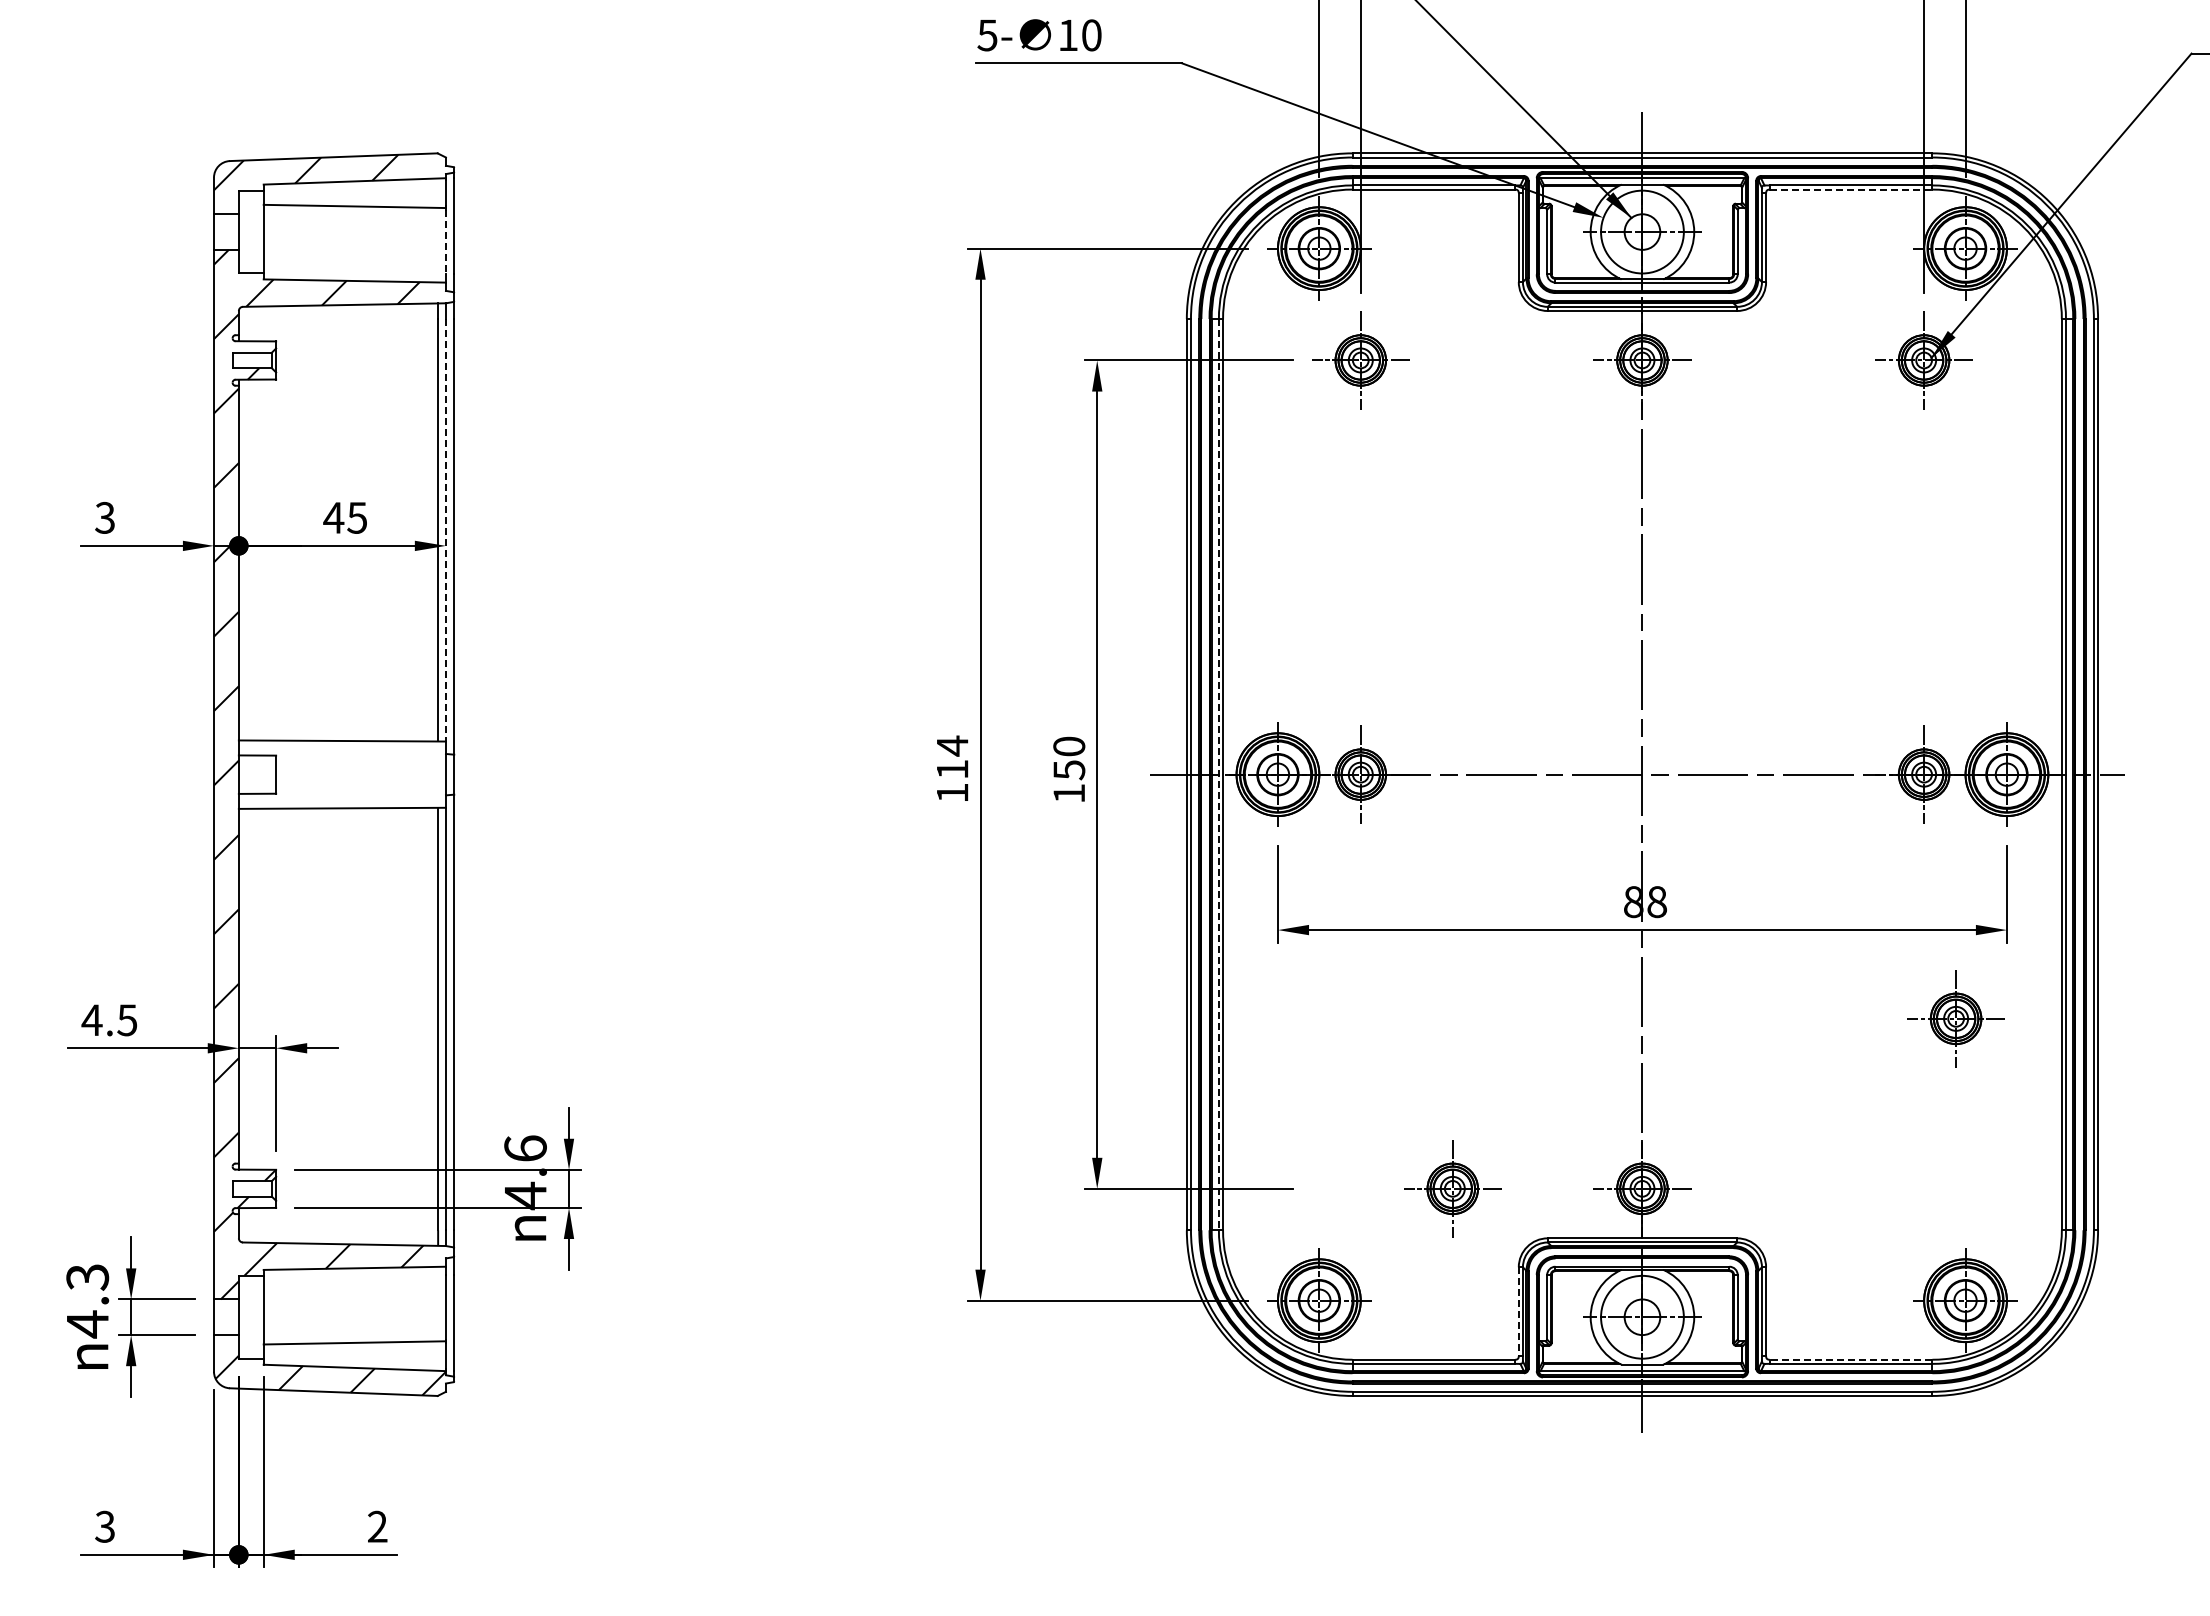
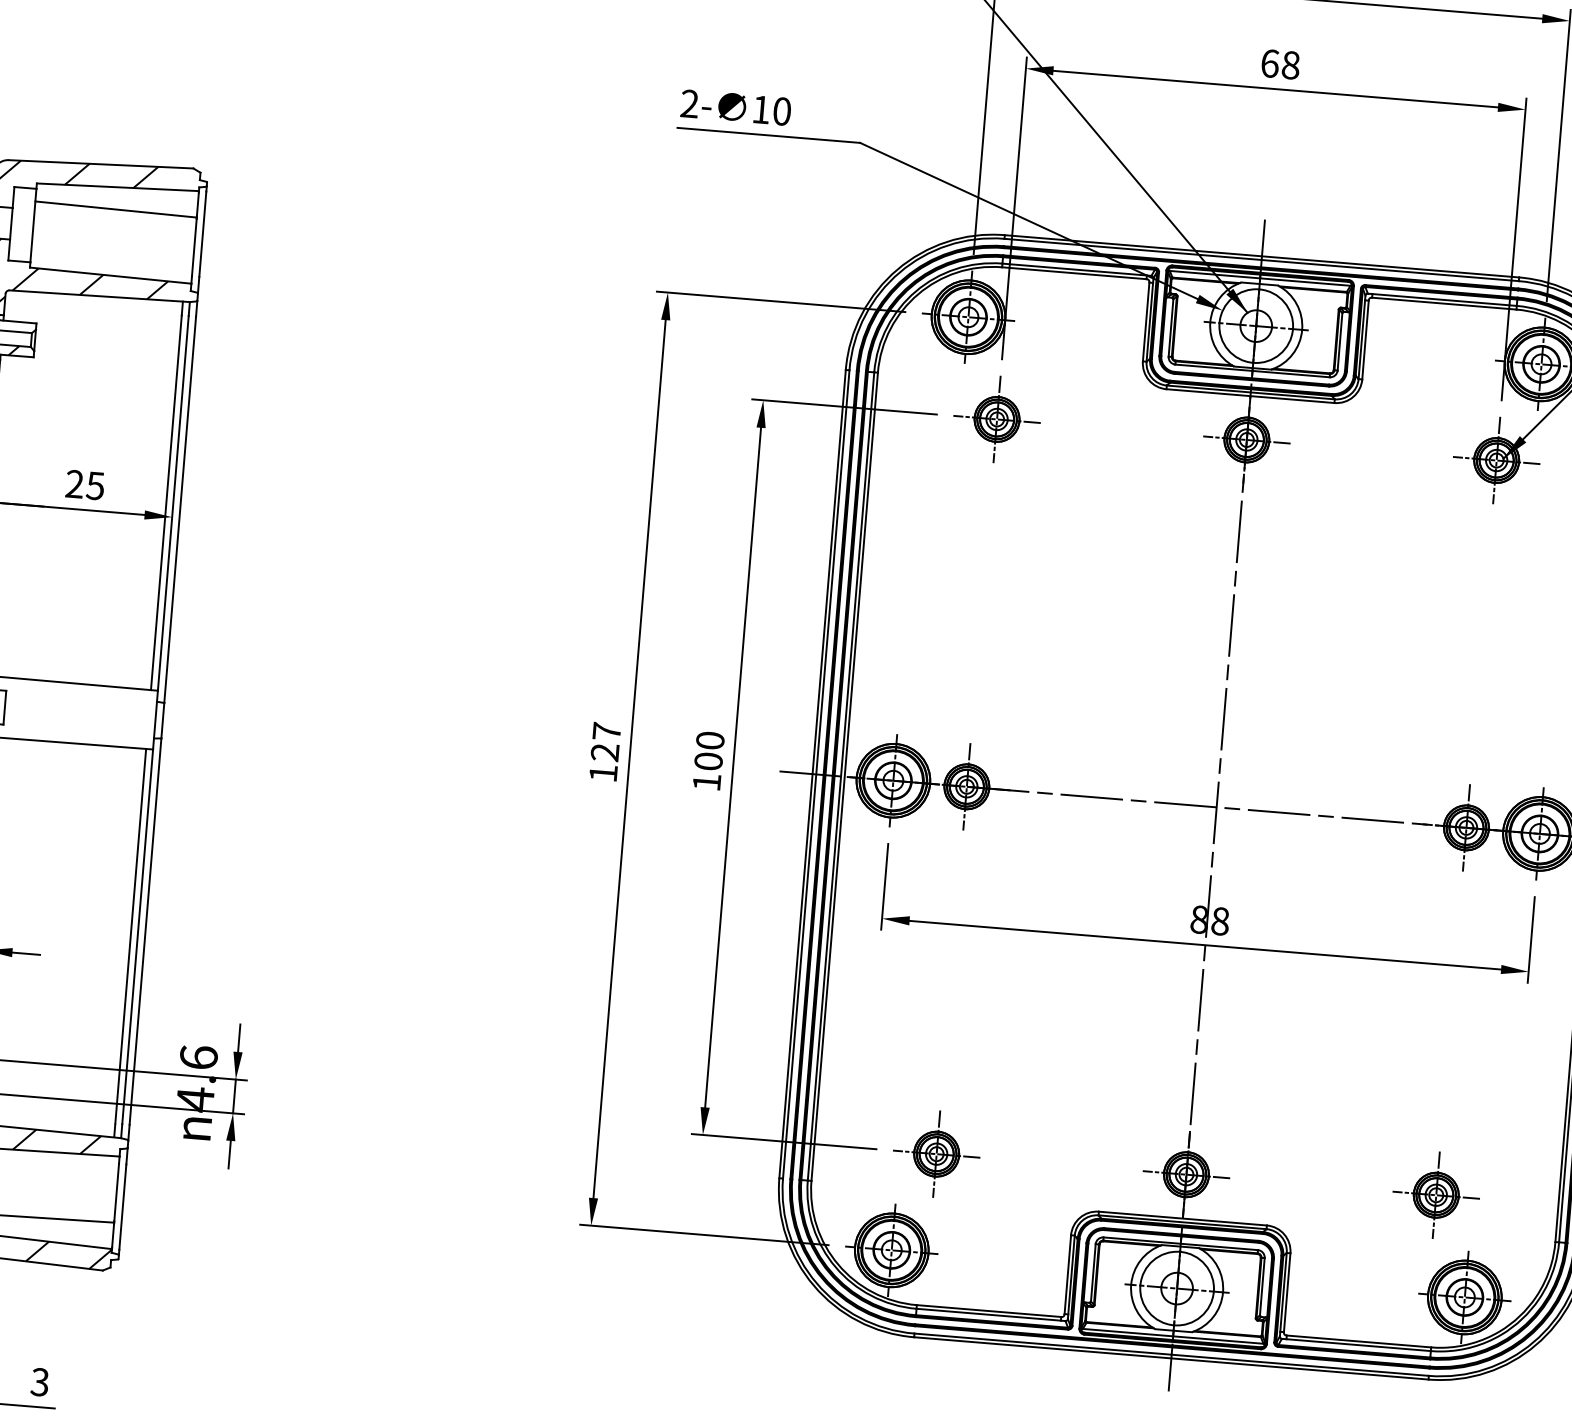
text: (987, 35) -> (689, 104), 5- -> 2-
line: (1851, 189) -> (1444, 303), dashed -> solid
line: (445, 242) -> (193, 248), dashed -> solid
text: (333, 517) -> (74, 483), 45 -> 25
line: (445, 530) -> (172, 503), dashed -> solid
text: (952, 757) -> (606, 741), 114 -> 127
text: (1069, 770) -> (708, 761), 150 -> 100
line: (1218, 774) -> (840, 776), dashed -> solid
part: (1955, 1018) -> (1435, 1194), moved
part: (1452, 1188) -> (936, 1153), moved
line: (1518, 1312) -> (1067, 1275), dashed -> solid
line: (1850, 1359) -> (1358, 1341), dashed -> solid
text: (377, 1526) -> (39, 1381), 2 -> 3

